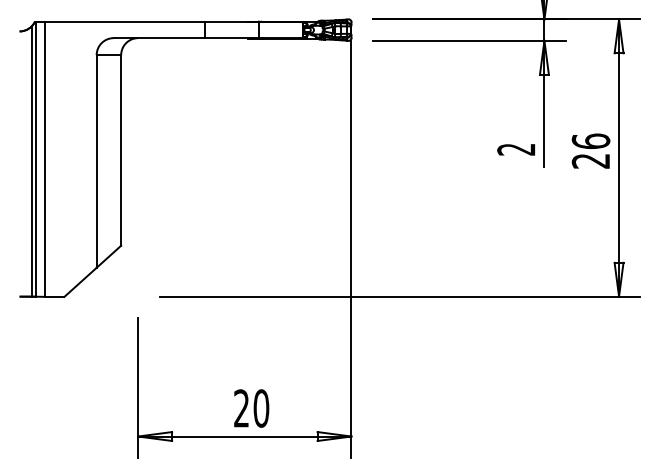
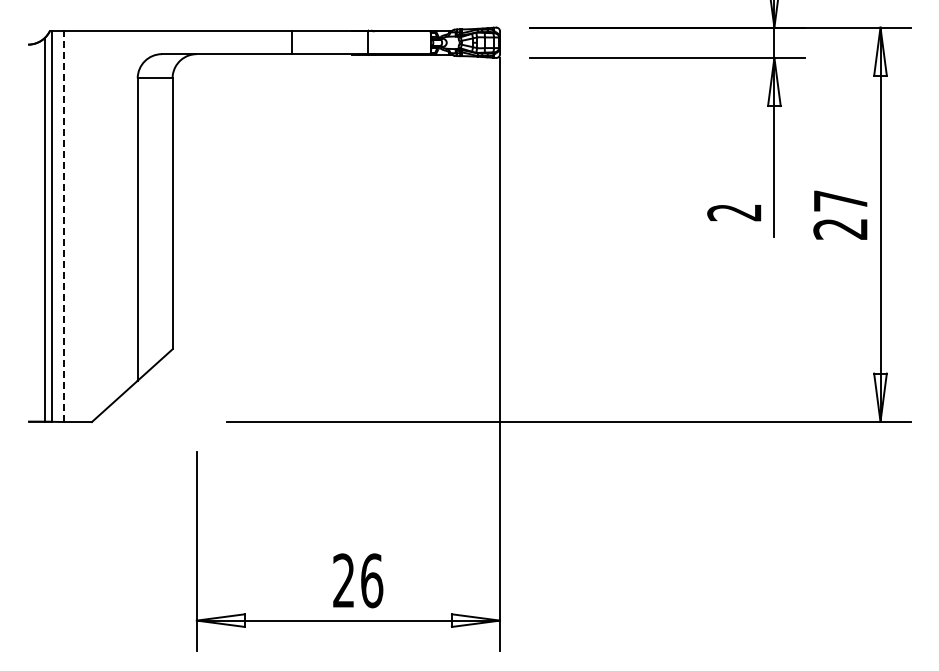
text: (590, 141) -> (840, 200), 26 -> 27
line: (44, 159) -> (63, 226), solid -> dashed
text: (261, 408) -> (372, 580), 20 -> 26

